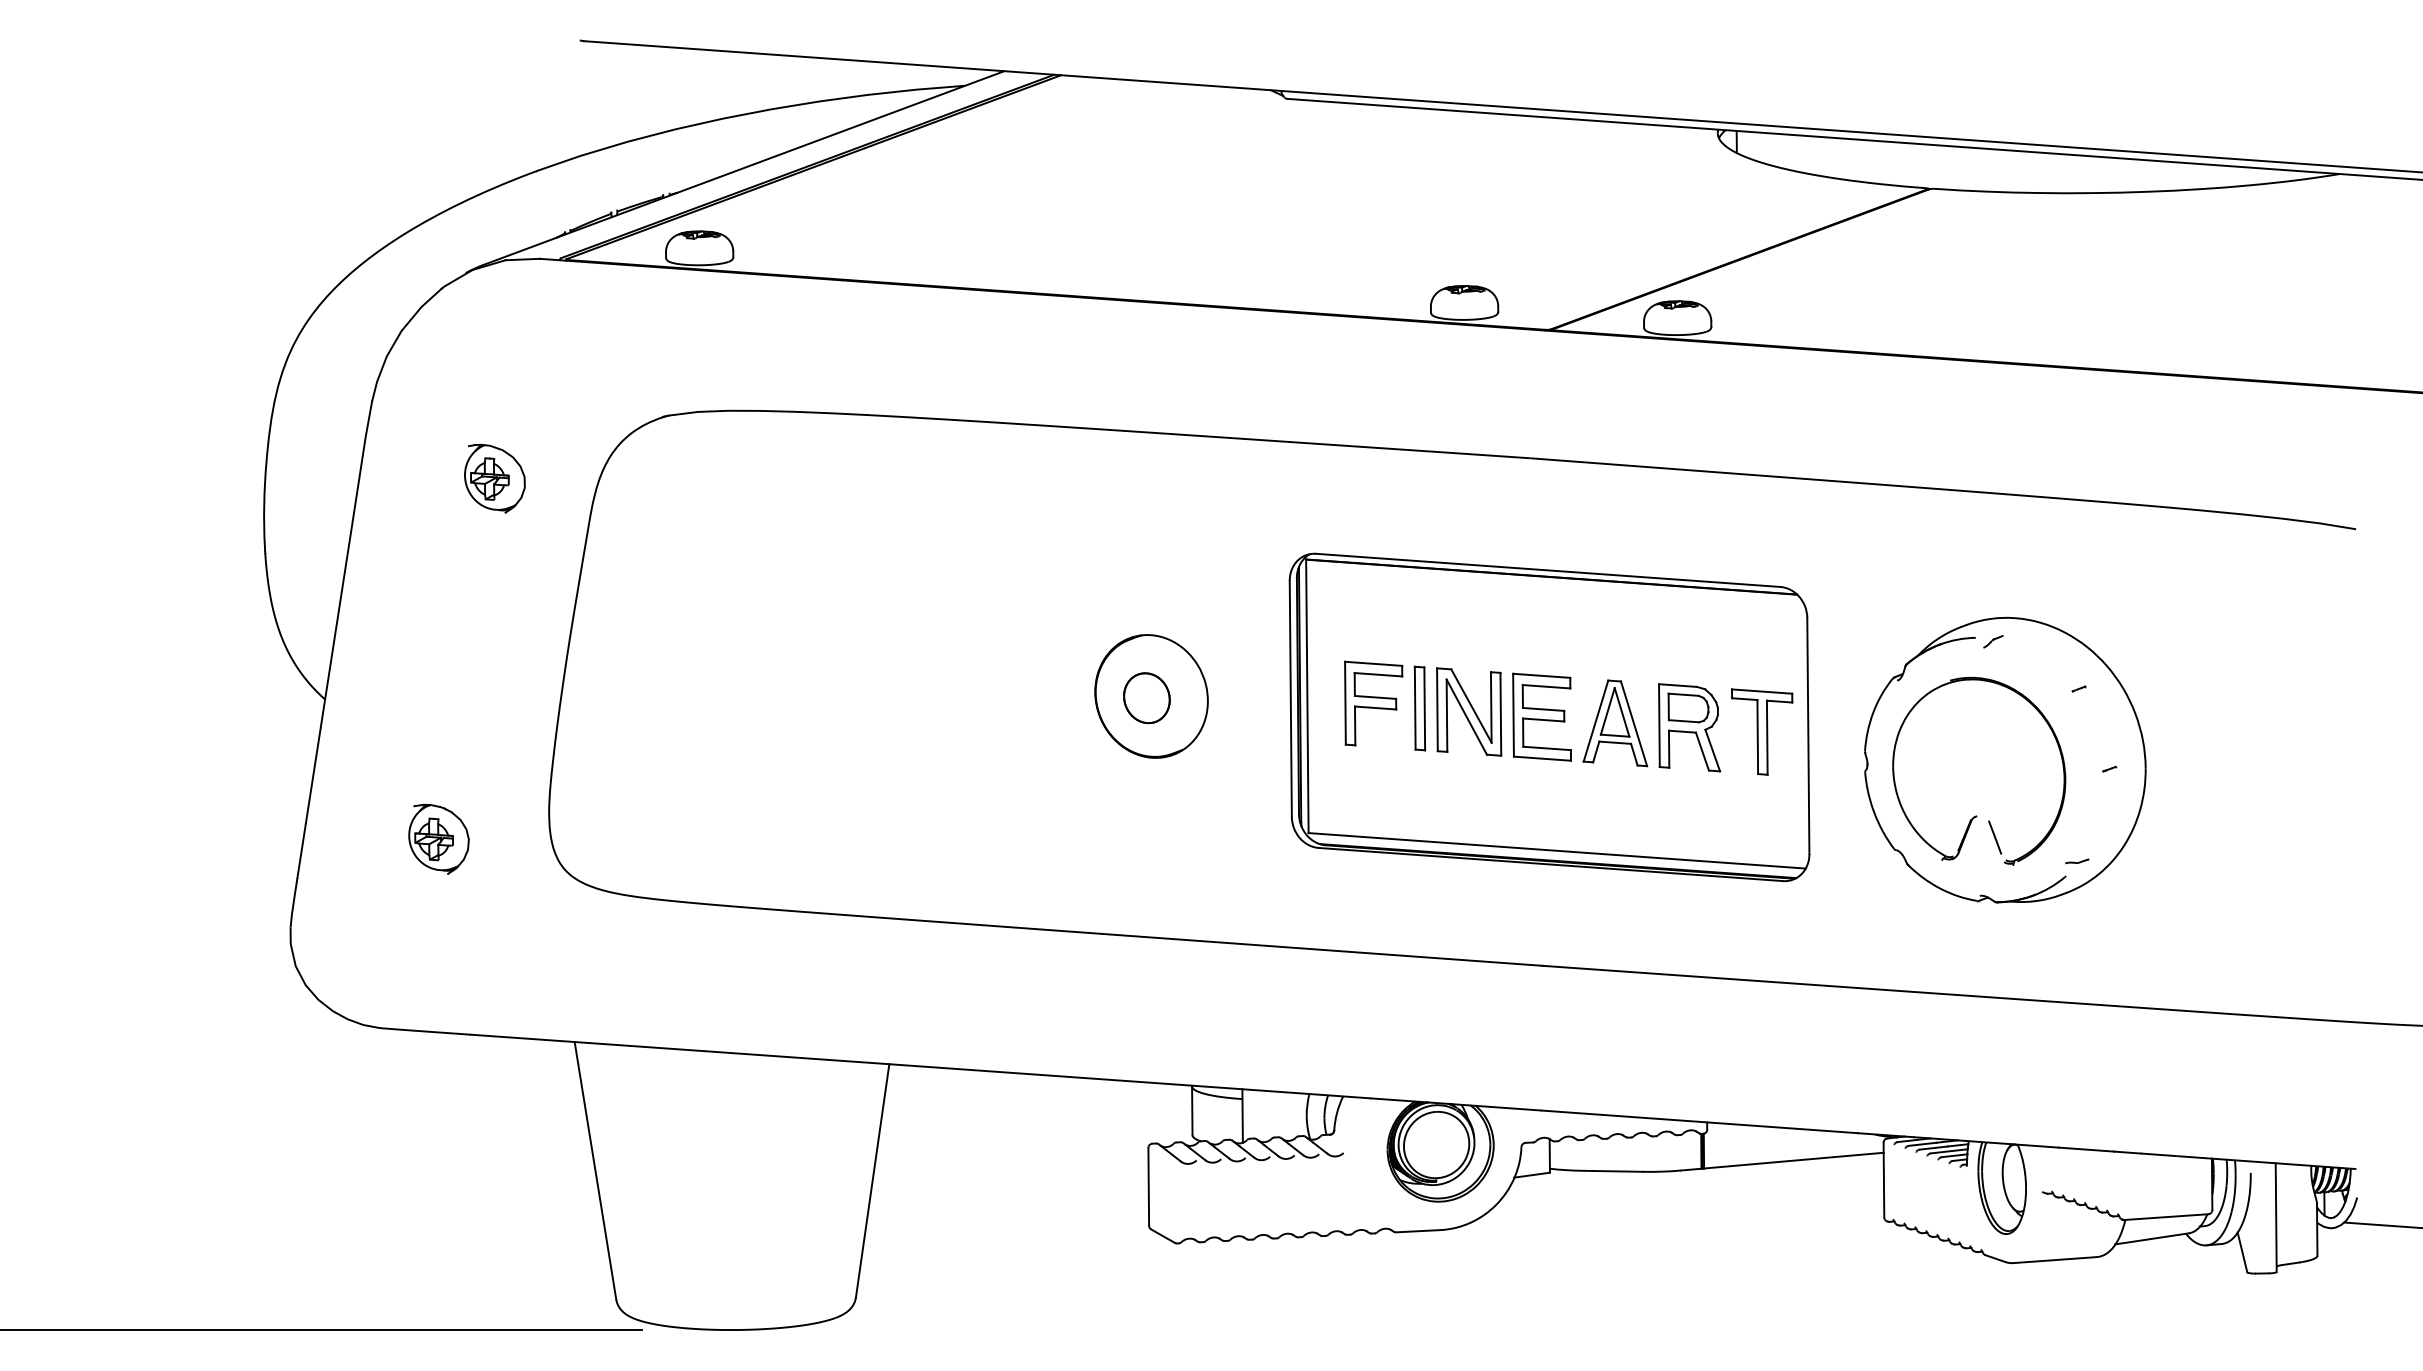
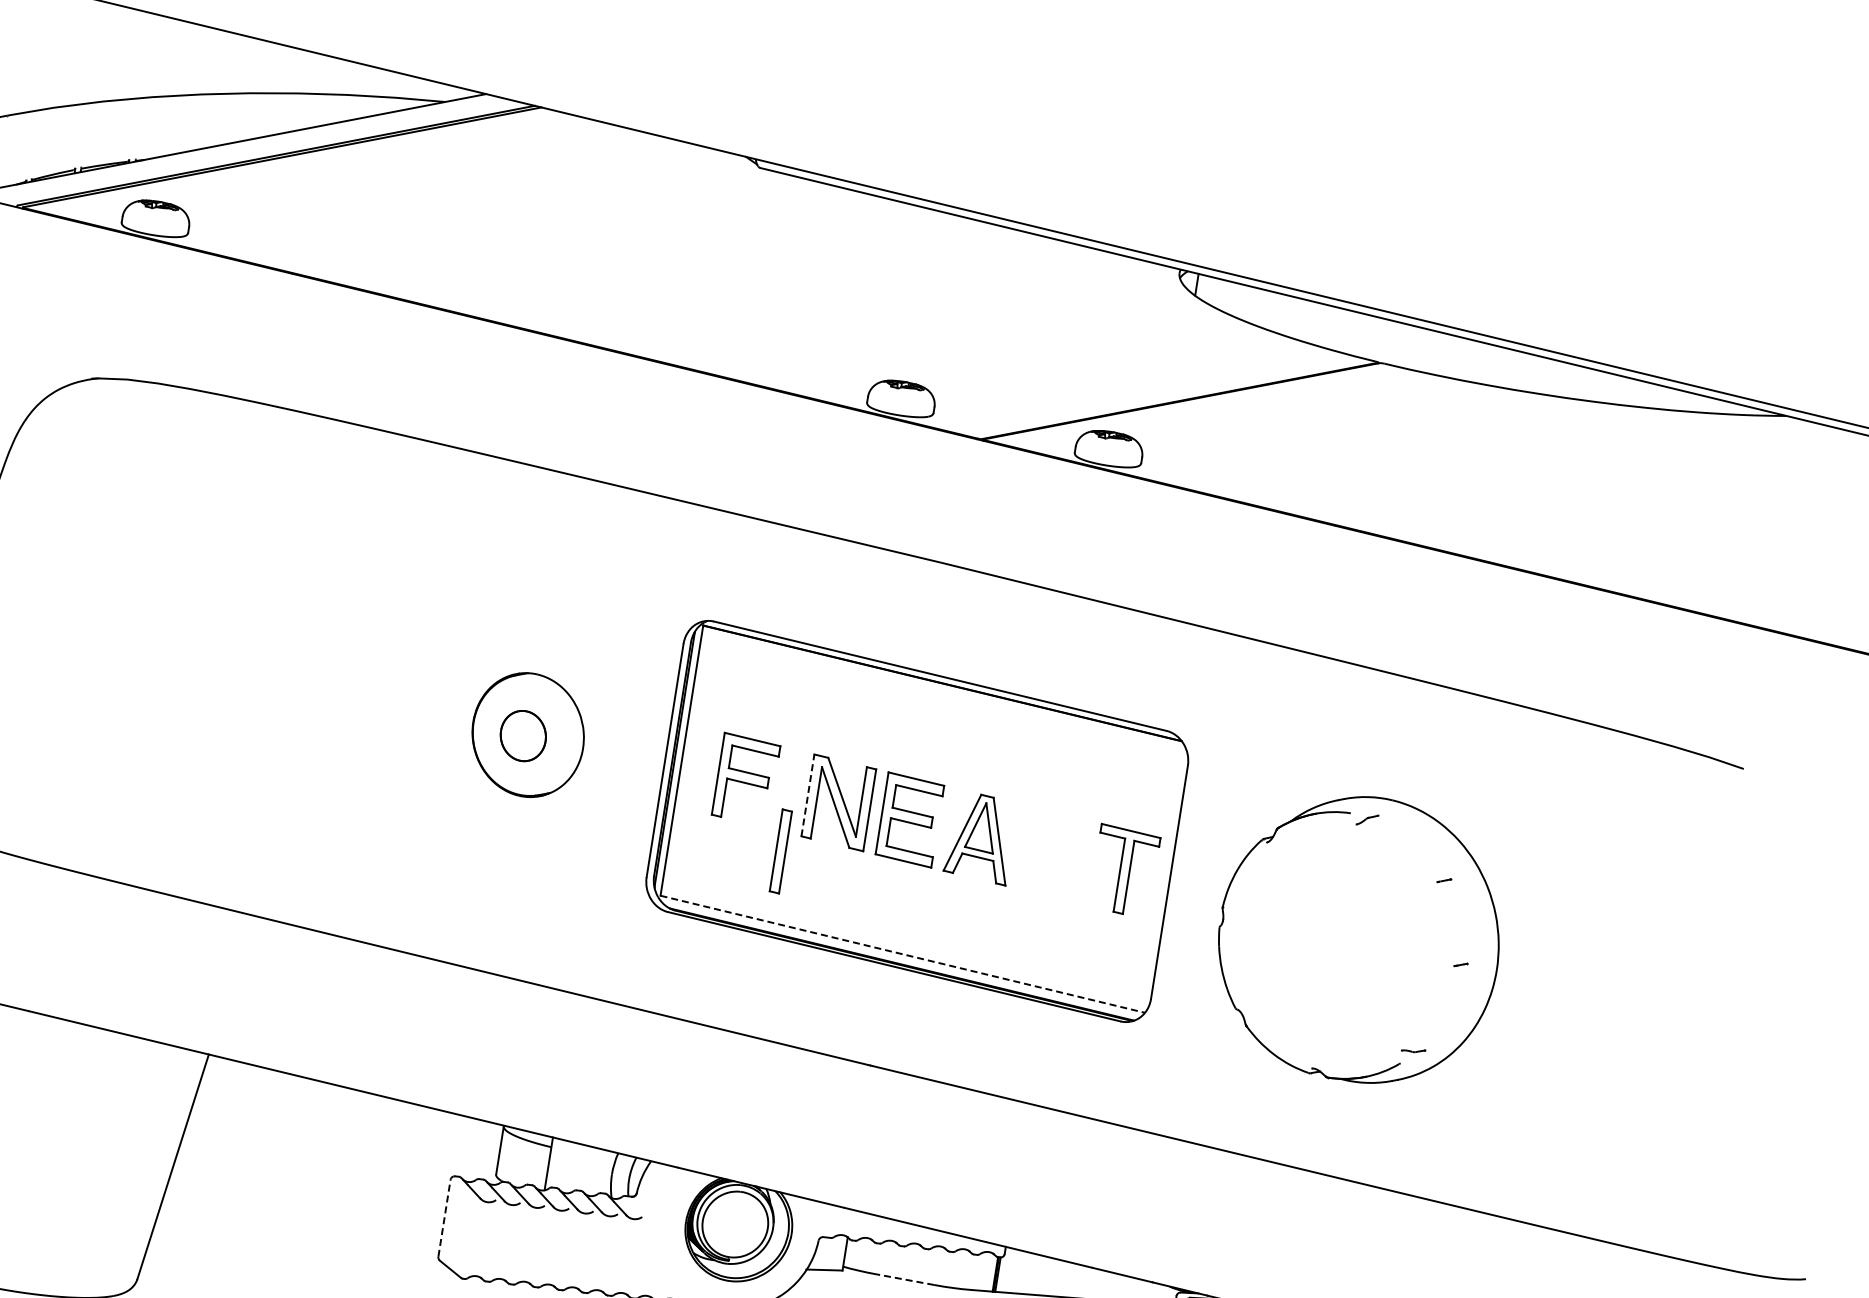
part: (1419, 708) -> (780, 851), moved
line: (1437, 709) -> (808, 795), solid -> dashed
part: (1689, 727) -> (1053, 854), removed
part: (1976, 815) -> (1322, 988), removed
line: (1557, 850) -> (903, 954), solid -> dashed
line: (1613, 1171) -> (905, 1279), solid -> dashed
line: (1148, 1186) -> (444, 1217), solid -> dashed

